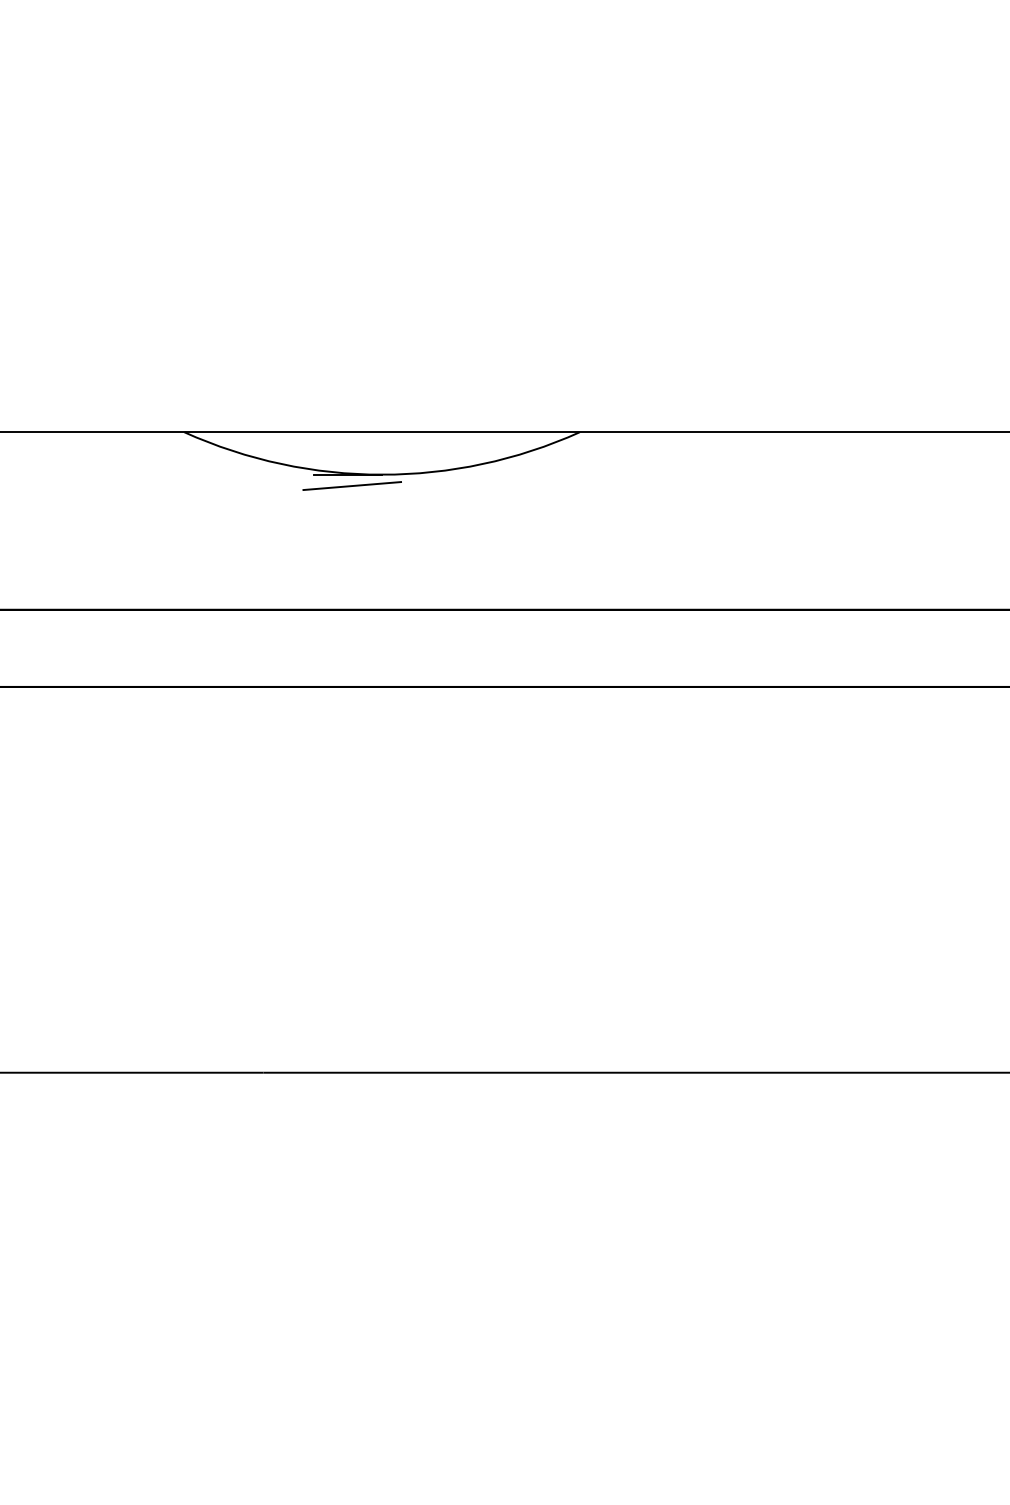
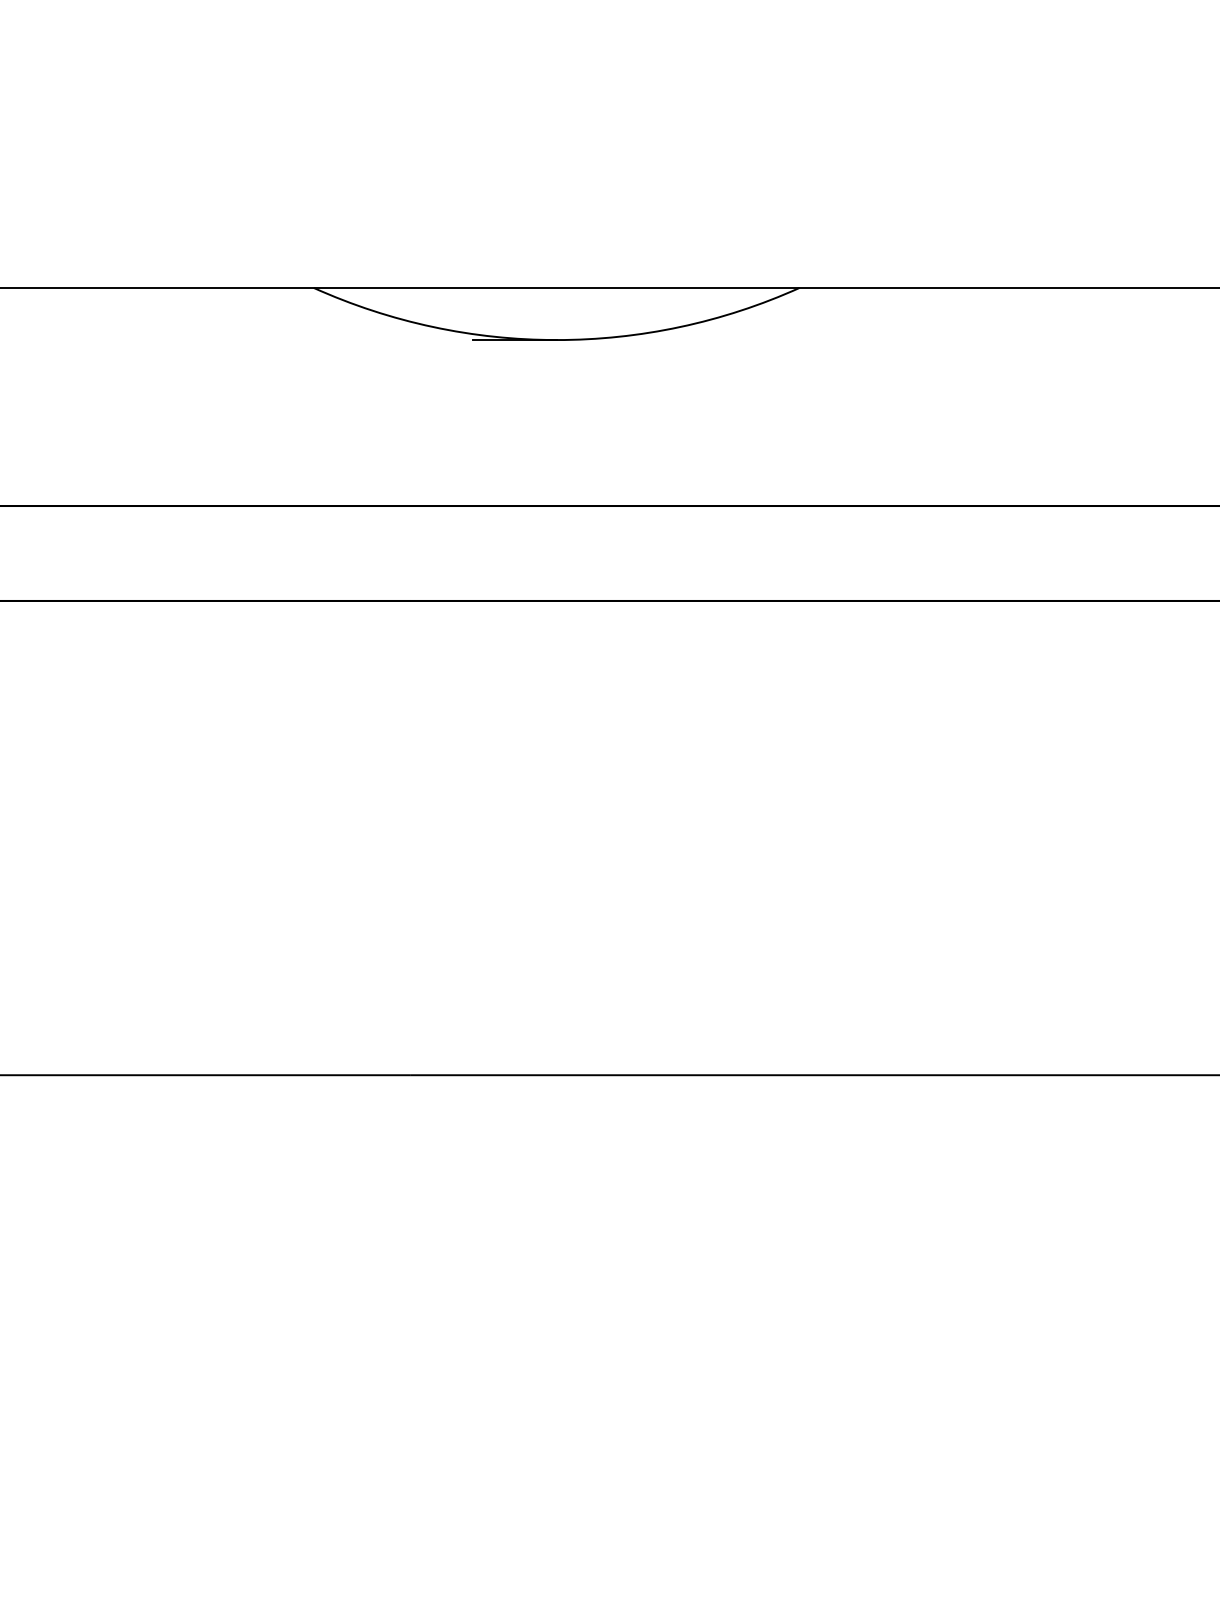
line: (352, 486) -> (520, 354), removed

